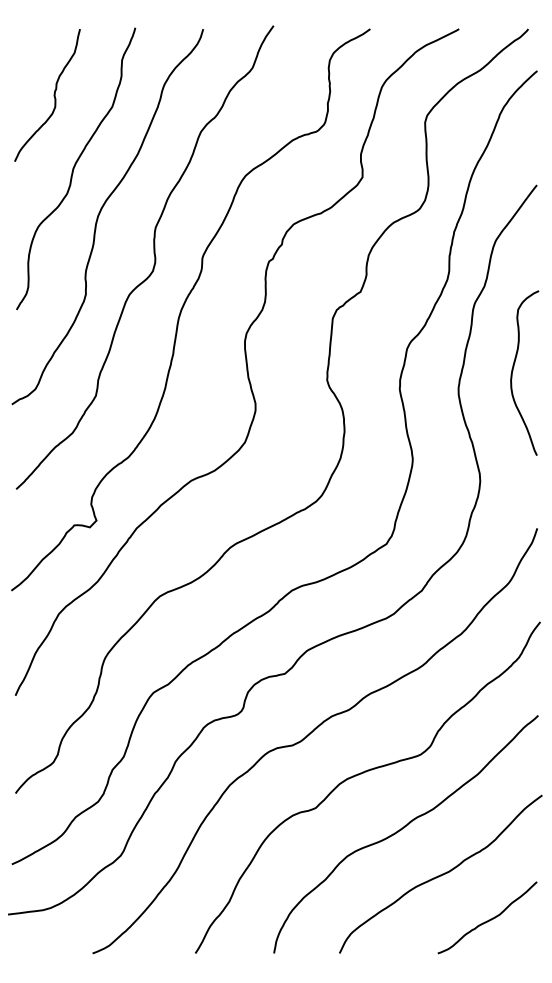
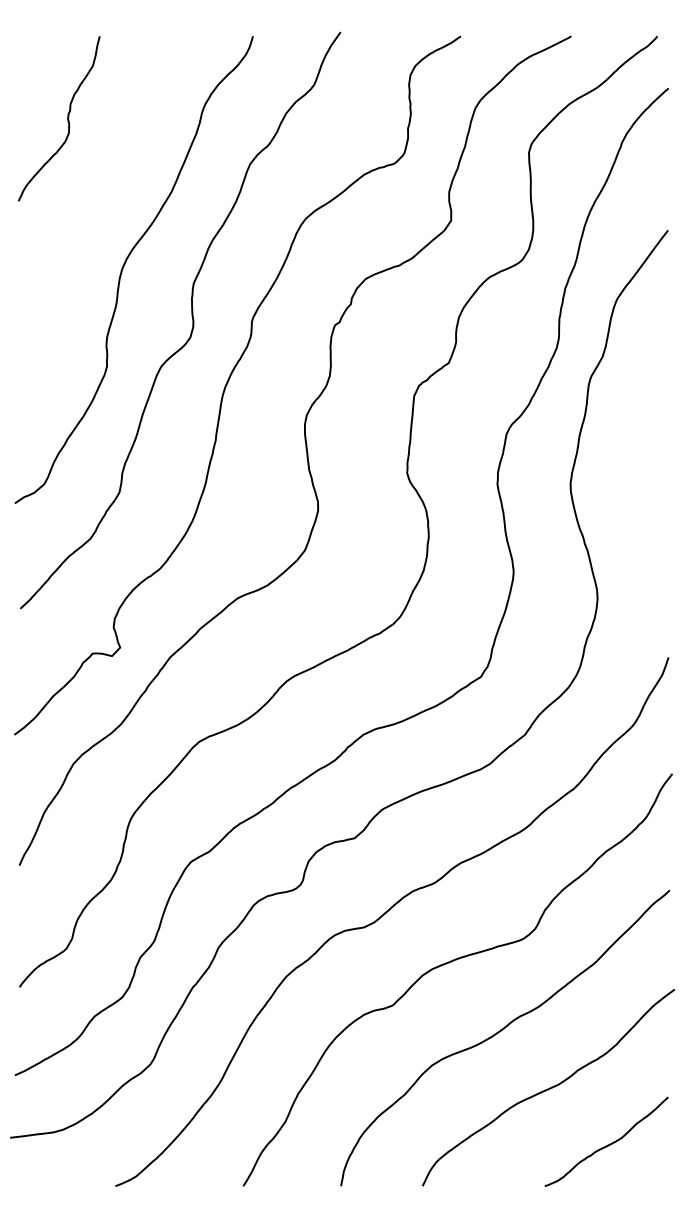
curve: (74, 168) -> (92, 209), removed
curve: (513, 371) -> (638, 462), removed

